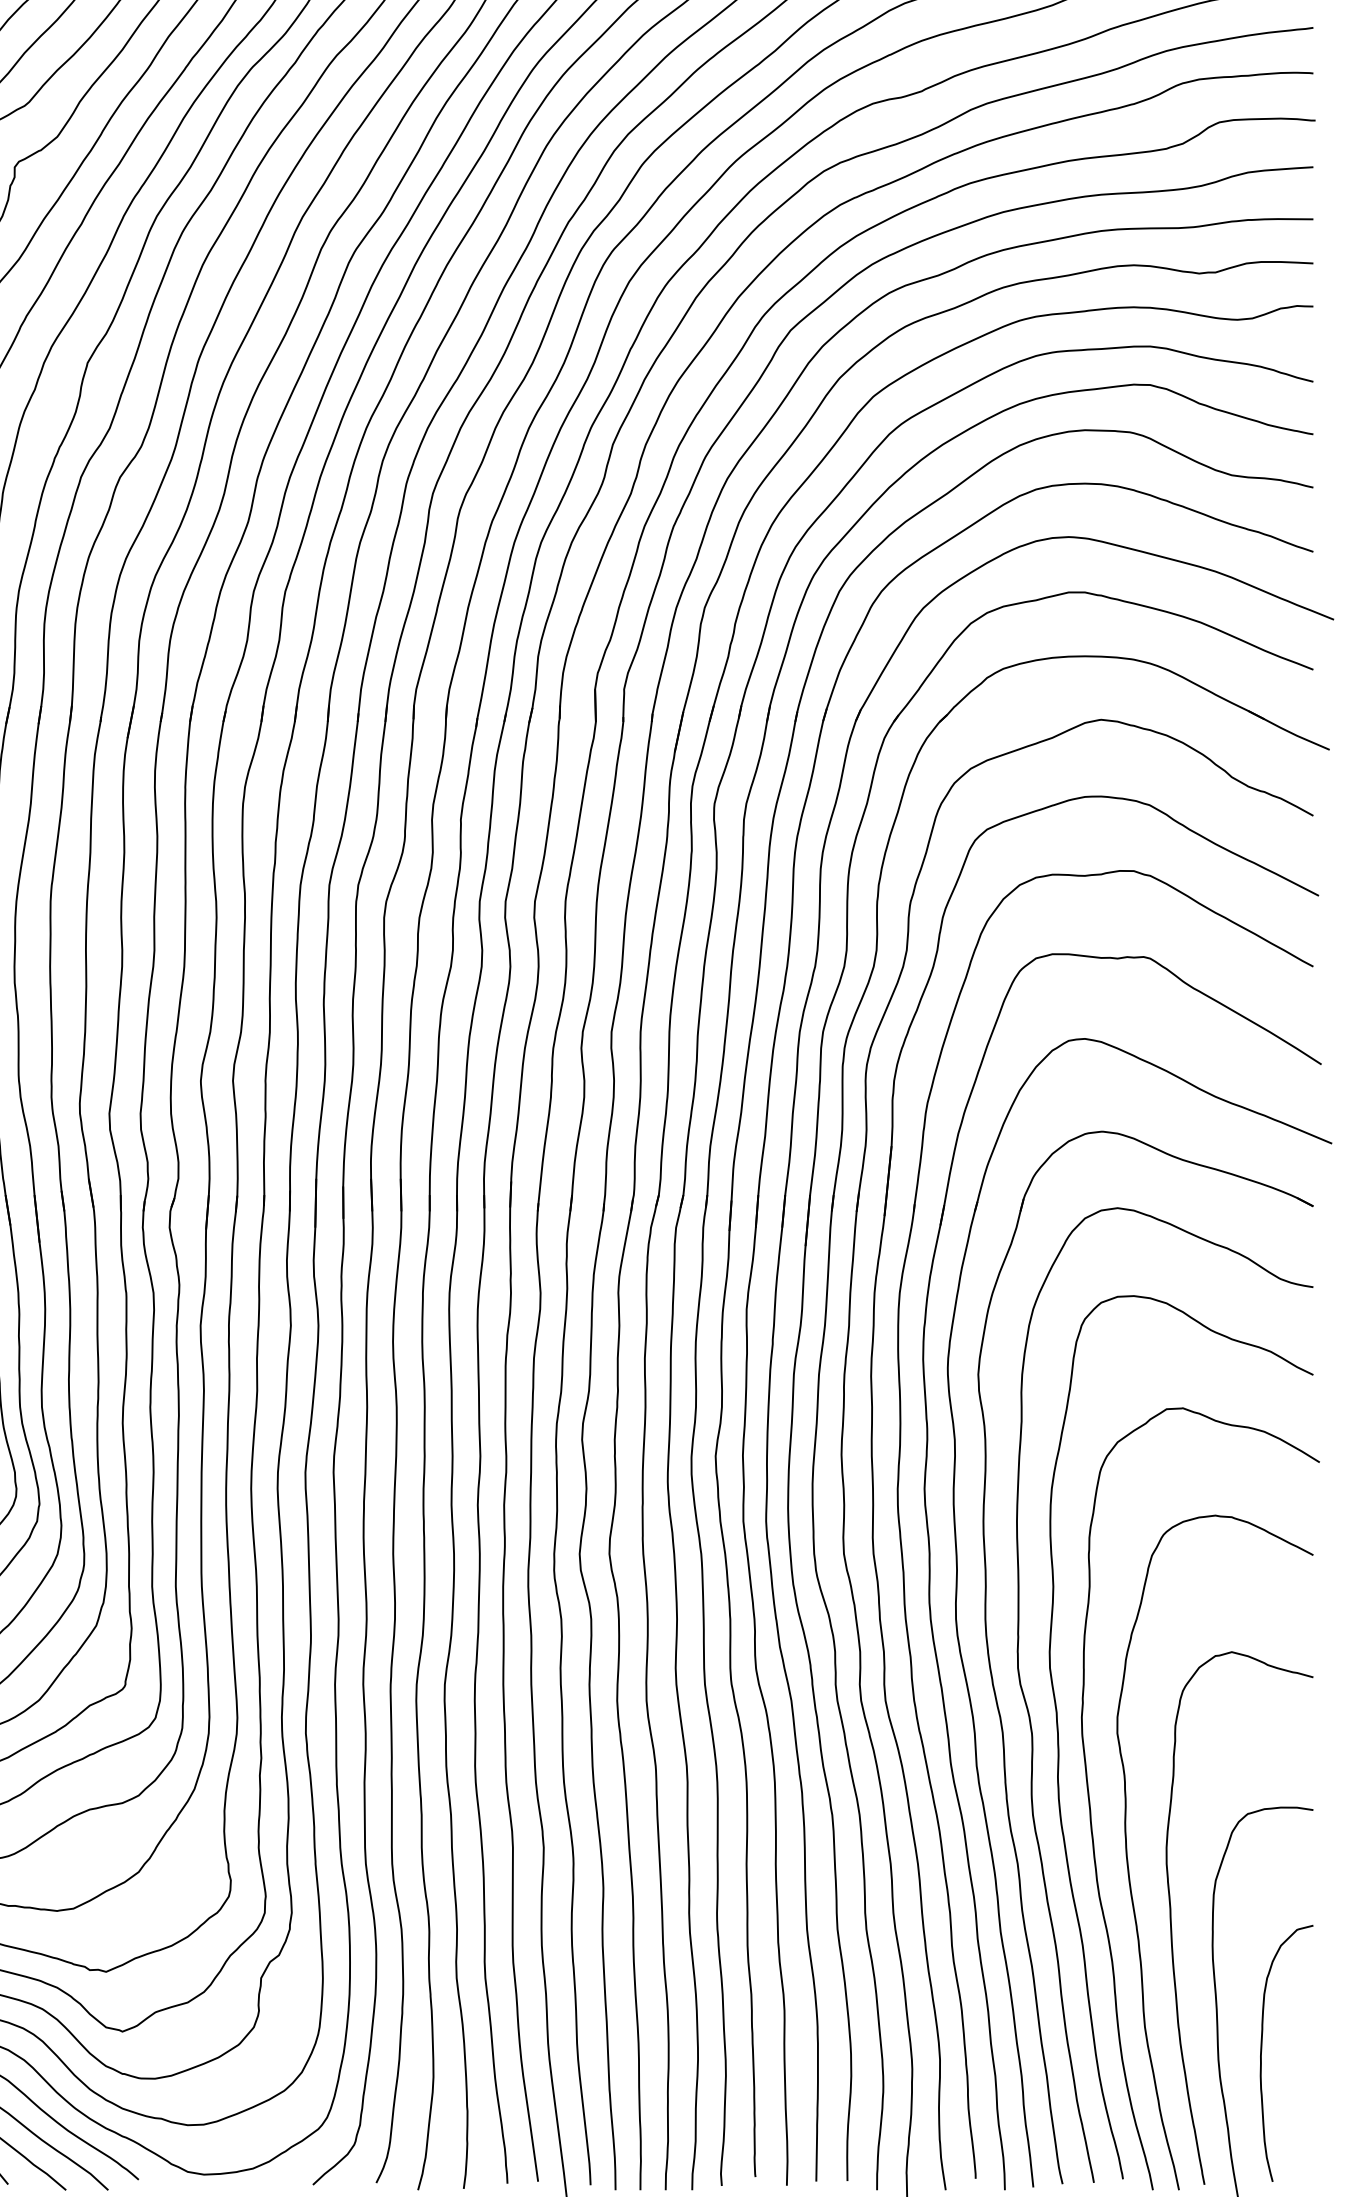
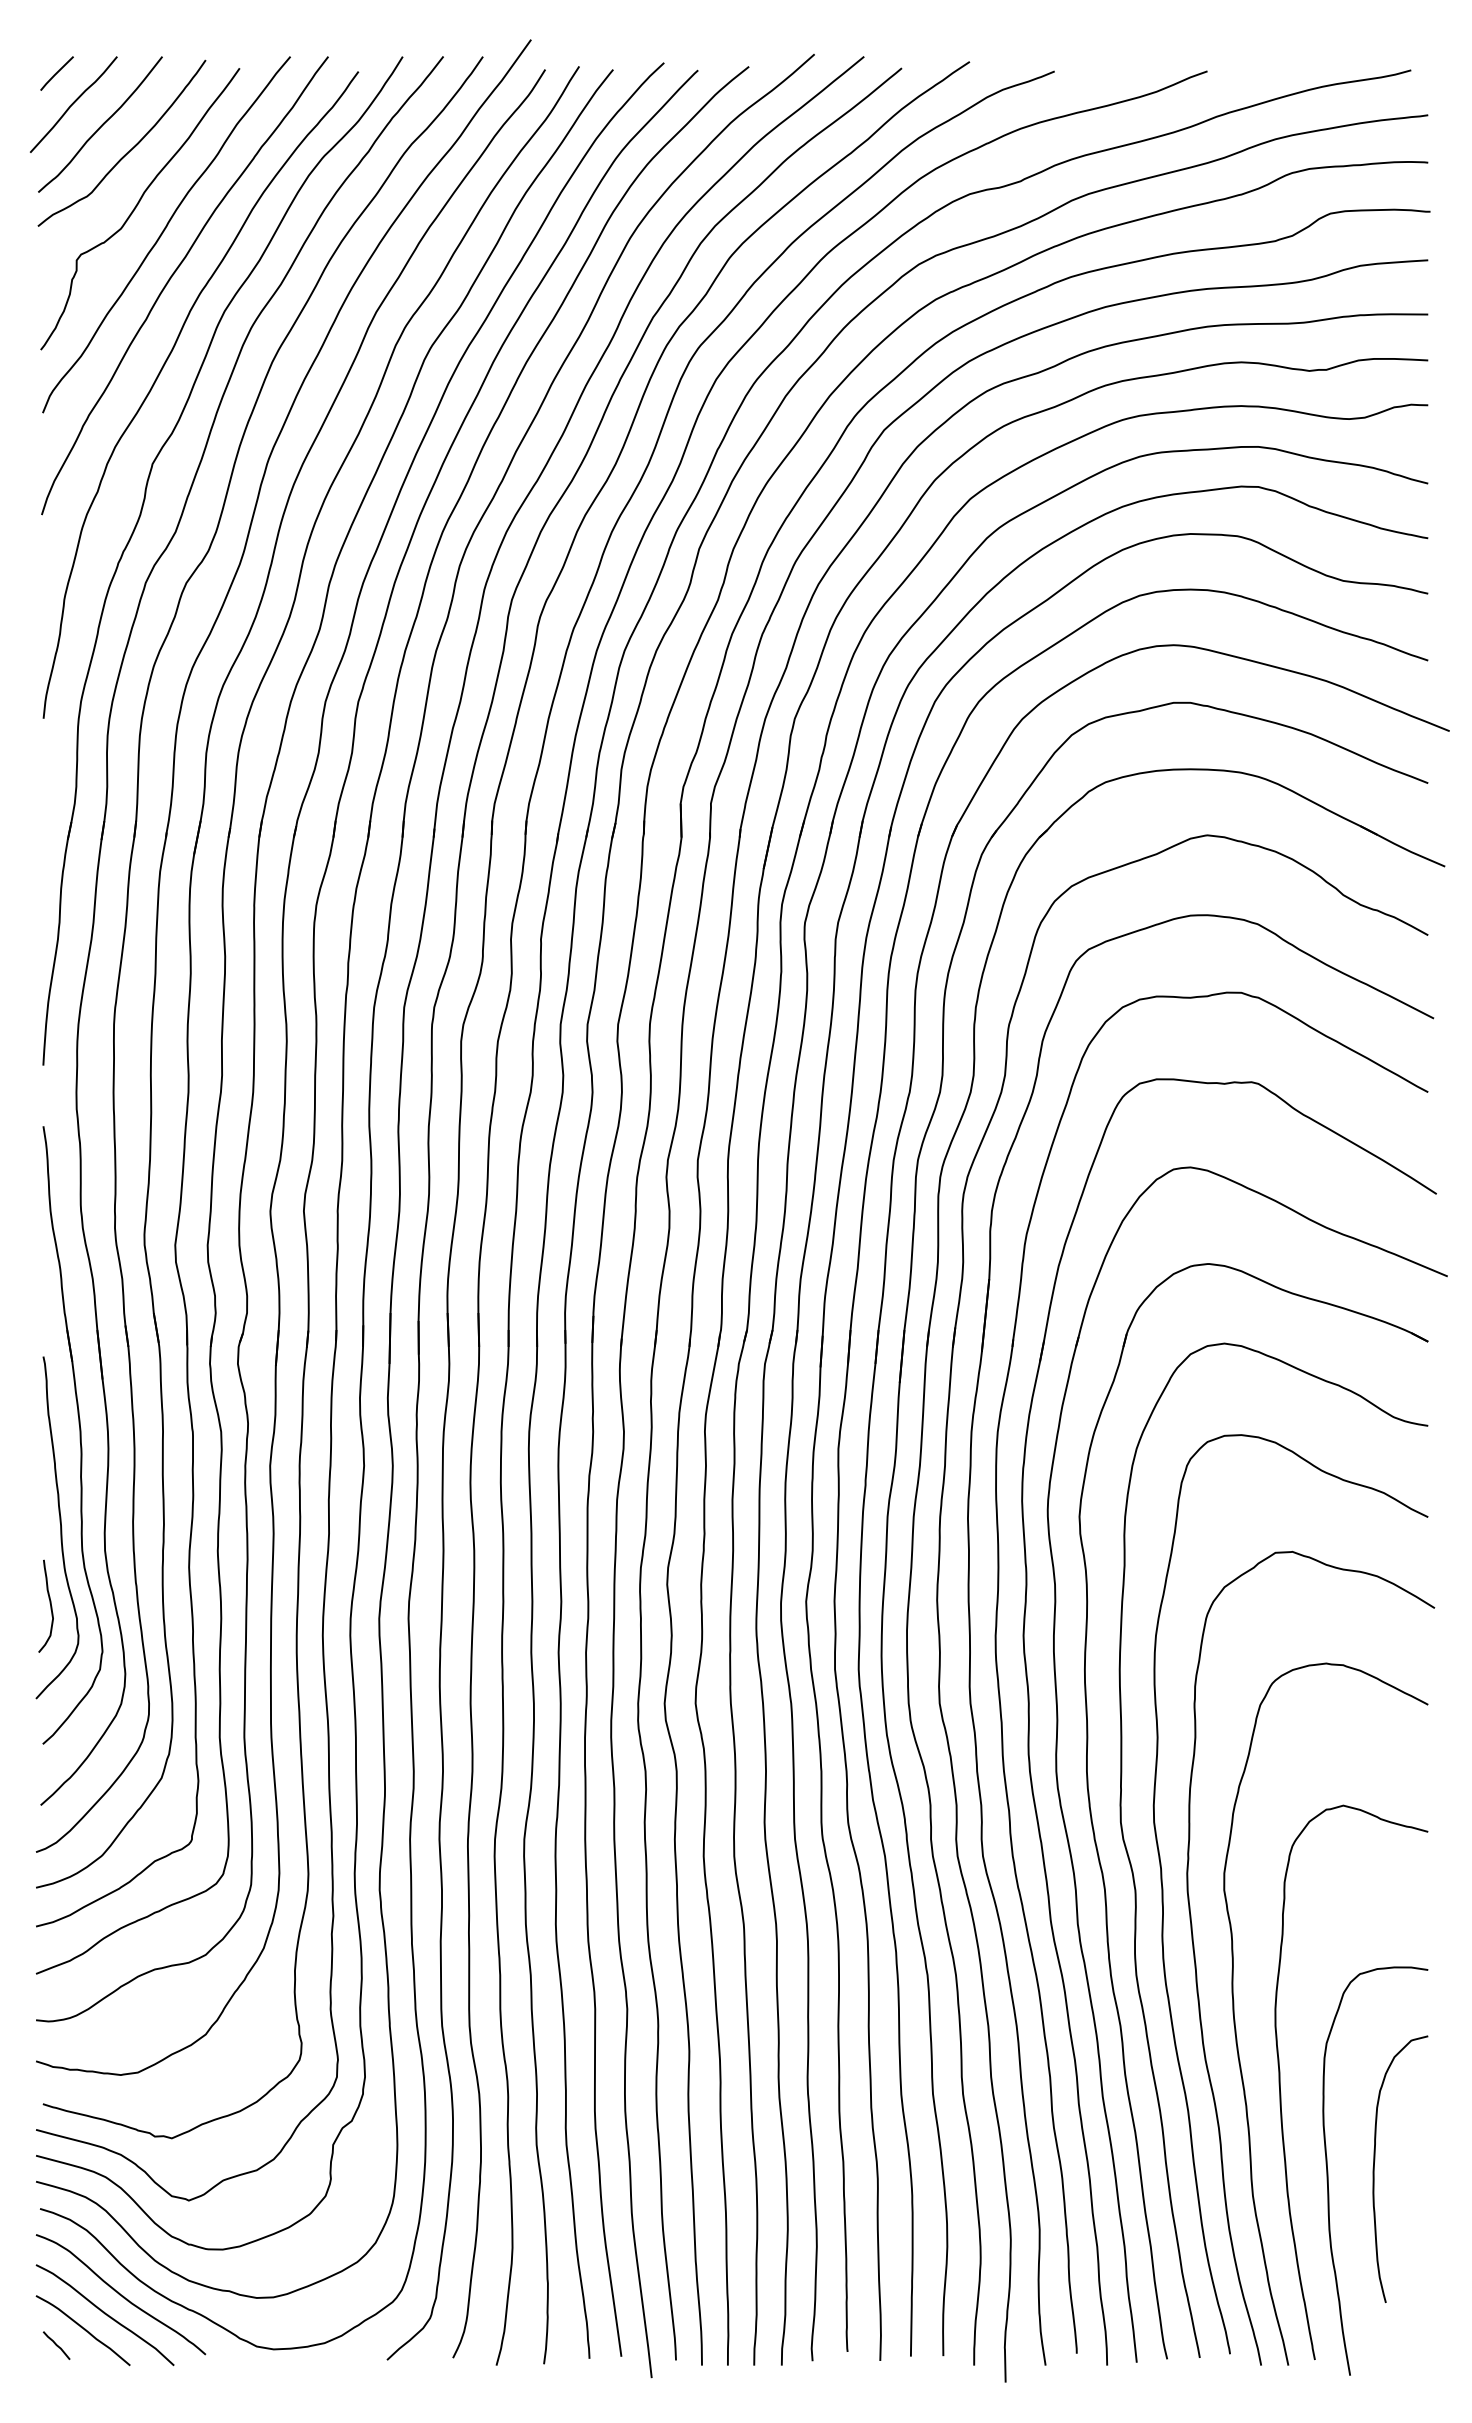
curve: (1261, 2052) -> (1374, 2168), moved

